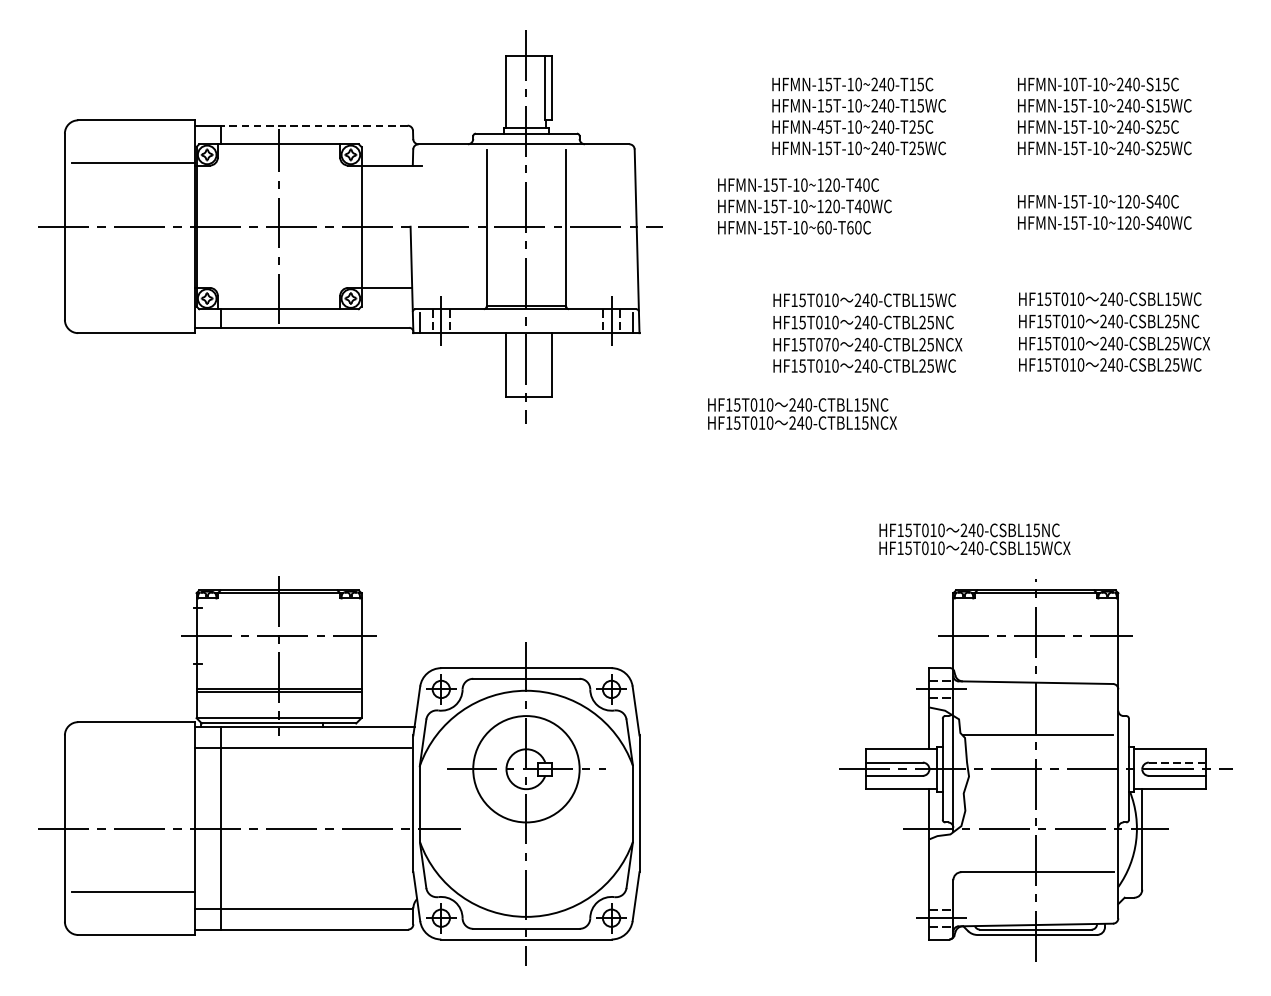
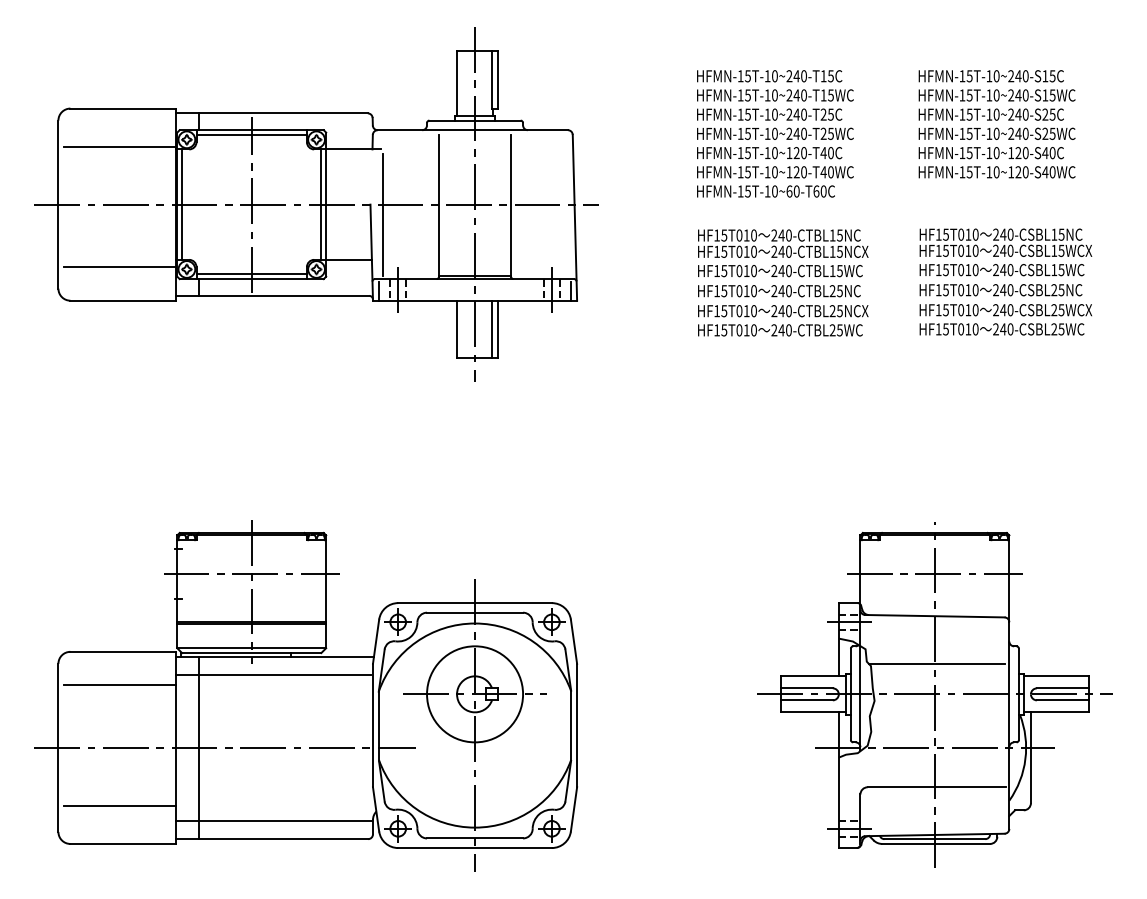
text: (1074, 84) -> (969, 76), HFMN-10T-10~240-S15C -> HFMN-15T-10~240-S15C
line: (313, 125) -> (282, 113), dashed -> solid
text: (820, 126) -> (740, 114), HFMN-45T-10~240-T25C -> HFMN-15T-10~240-T25C
line: (278, 150) -> (251, 135), added
text: (804, 206) -> (775, 172), moved
text: (1104, 212) -> (996, 162), moved
line: (202, 226) -> (182, 204), added
line: (356, 226) -> (321, 204), added
line: (425, 238) -> (383, 215), added
line: (133, 296) -> (120, 267), added
line: (278, 304) -> (251, 274), added
text: (827, 345) -> (746, 311), HF15T070 -> HF15T010
line: (545, 365) -> (492, 329), added
text: (802, 413) -> (783, 243), moved
text: (974, 538) -> (1005, 242), moved
line: (133, 759) -> (120, 685), added
line: (1177, 762) -> (1062, 688), dashed -> solid

